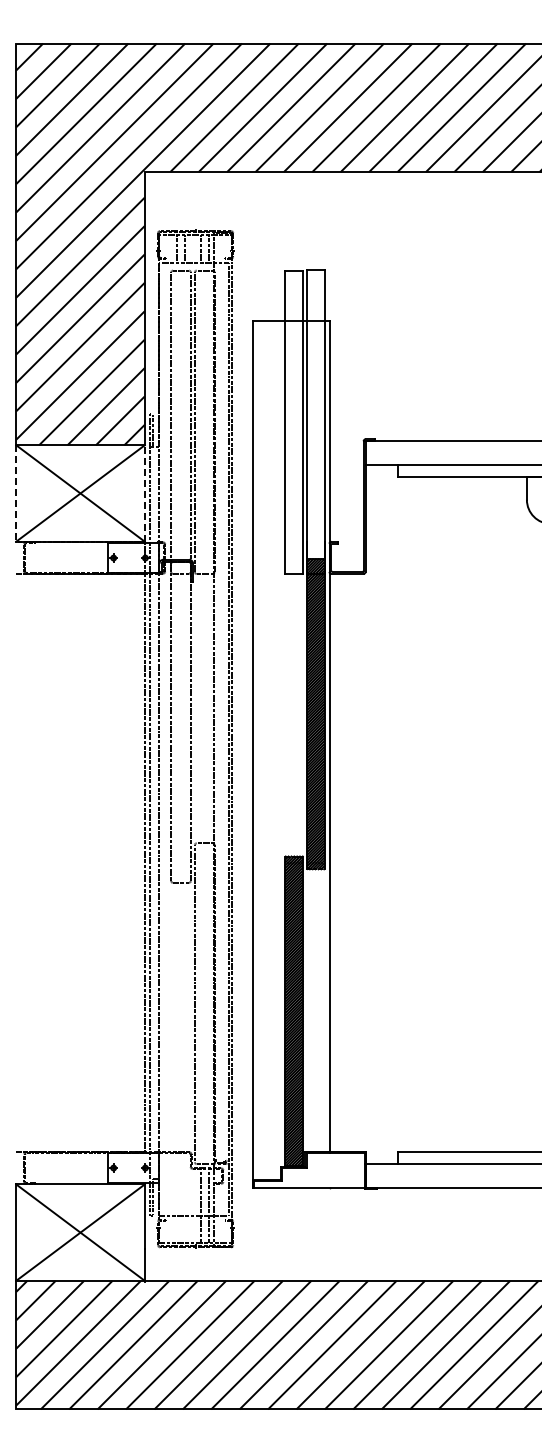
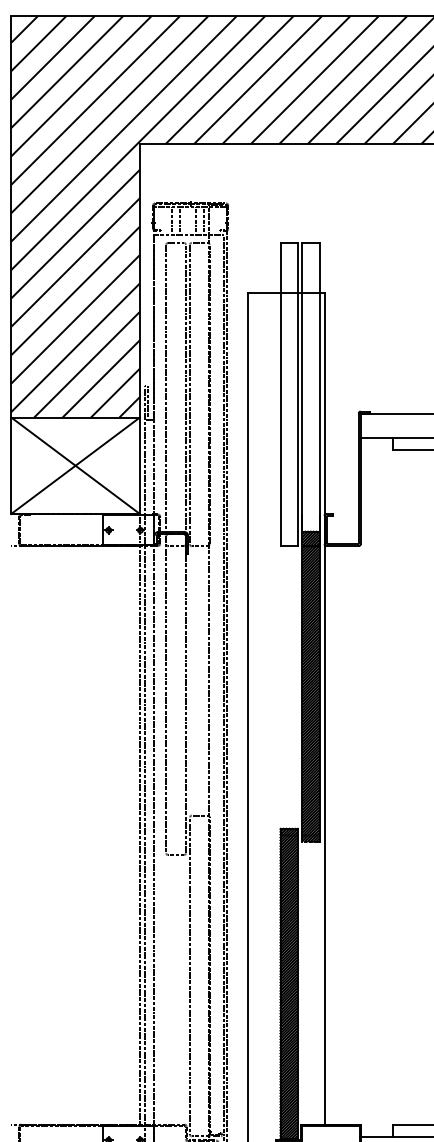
line: (144, 492) -> (139, 464), dashed -> solid
line: (16, 493) -> (11, 465), dashed -> solid

